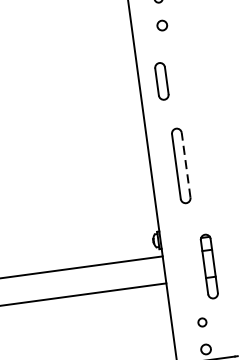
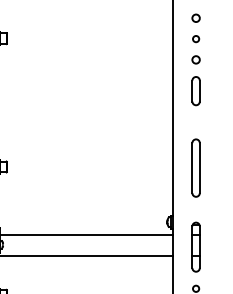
part: (161, 81) -> (195, 91), moved
line: (185, 165) -> (199, 168), dashed -> solid
part: (208, 265) -> (195, 246), moved

